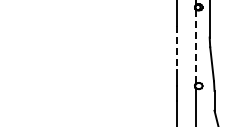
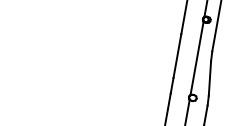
line: (196, 47) -> (197, 59), dashed -> solid
line: (176, 48) -> (177, 56), dashed -> solid

